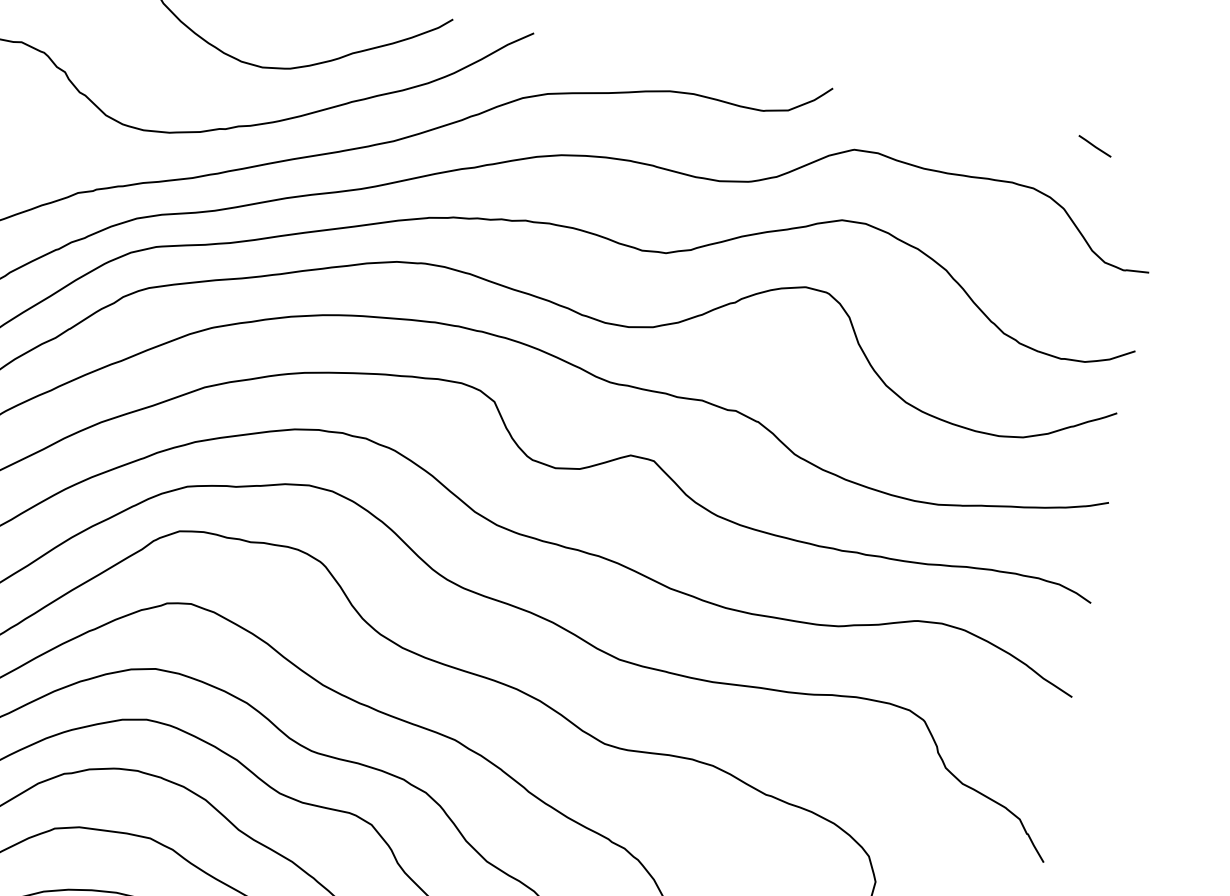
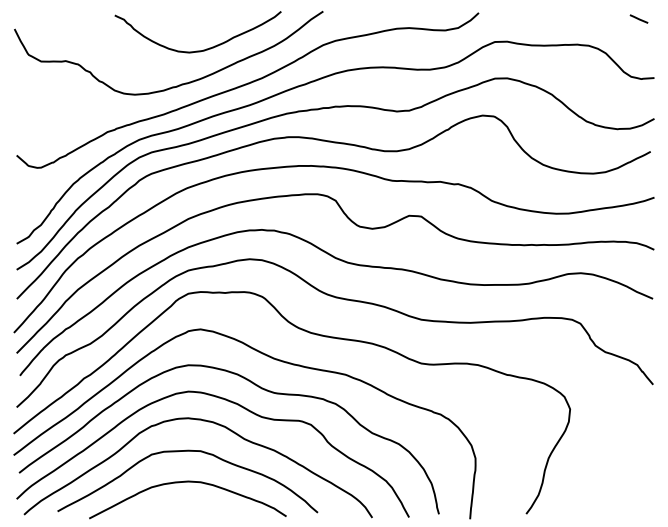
line: (1094, 144) -> (638, 18), moved

